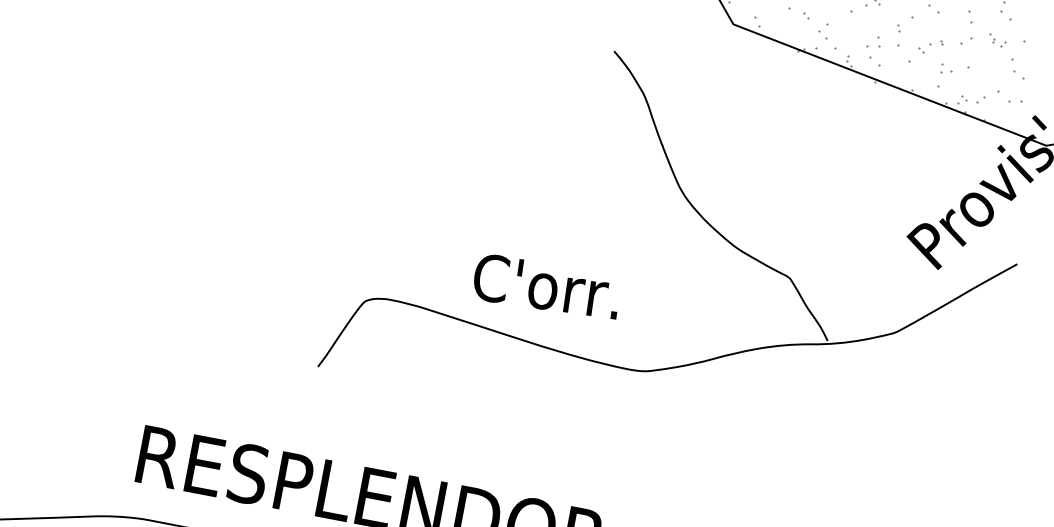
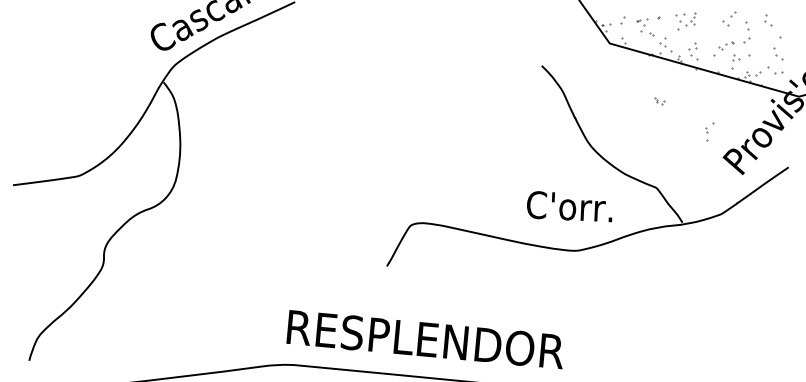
part: (903, 30) -> (709, 131), moved
part: (997, 41) -> (659, 101), moved
text: (546, 286) -> (569, 206), moved

